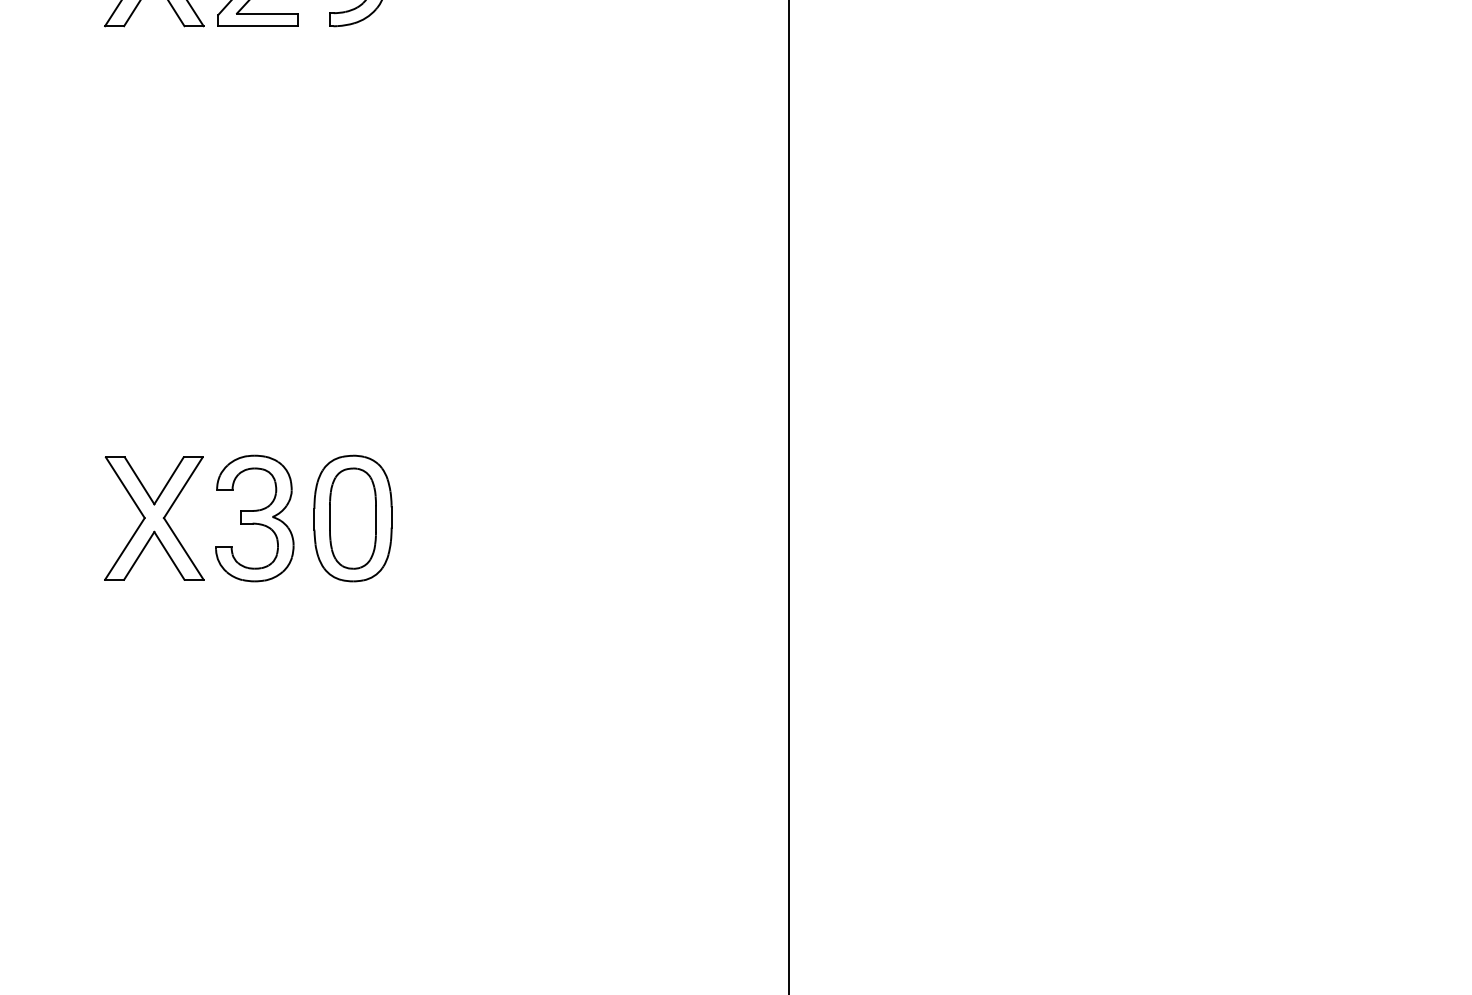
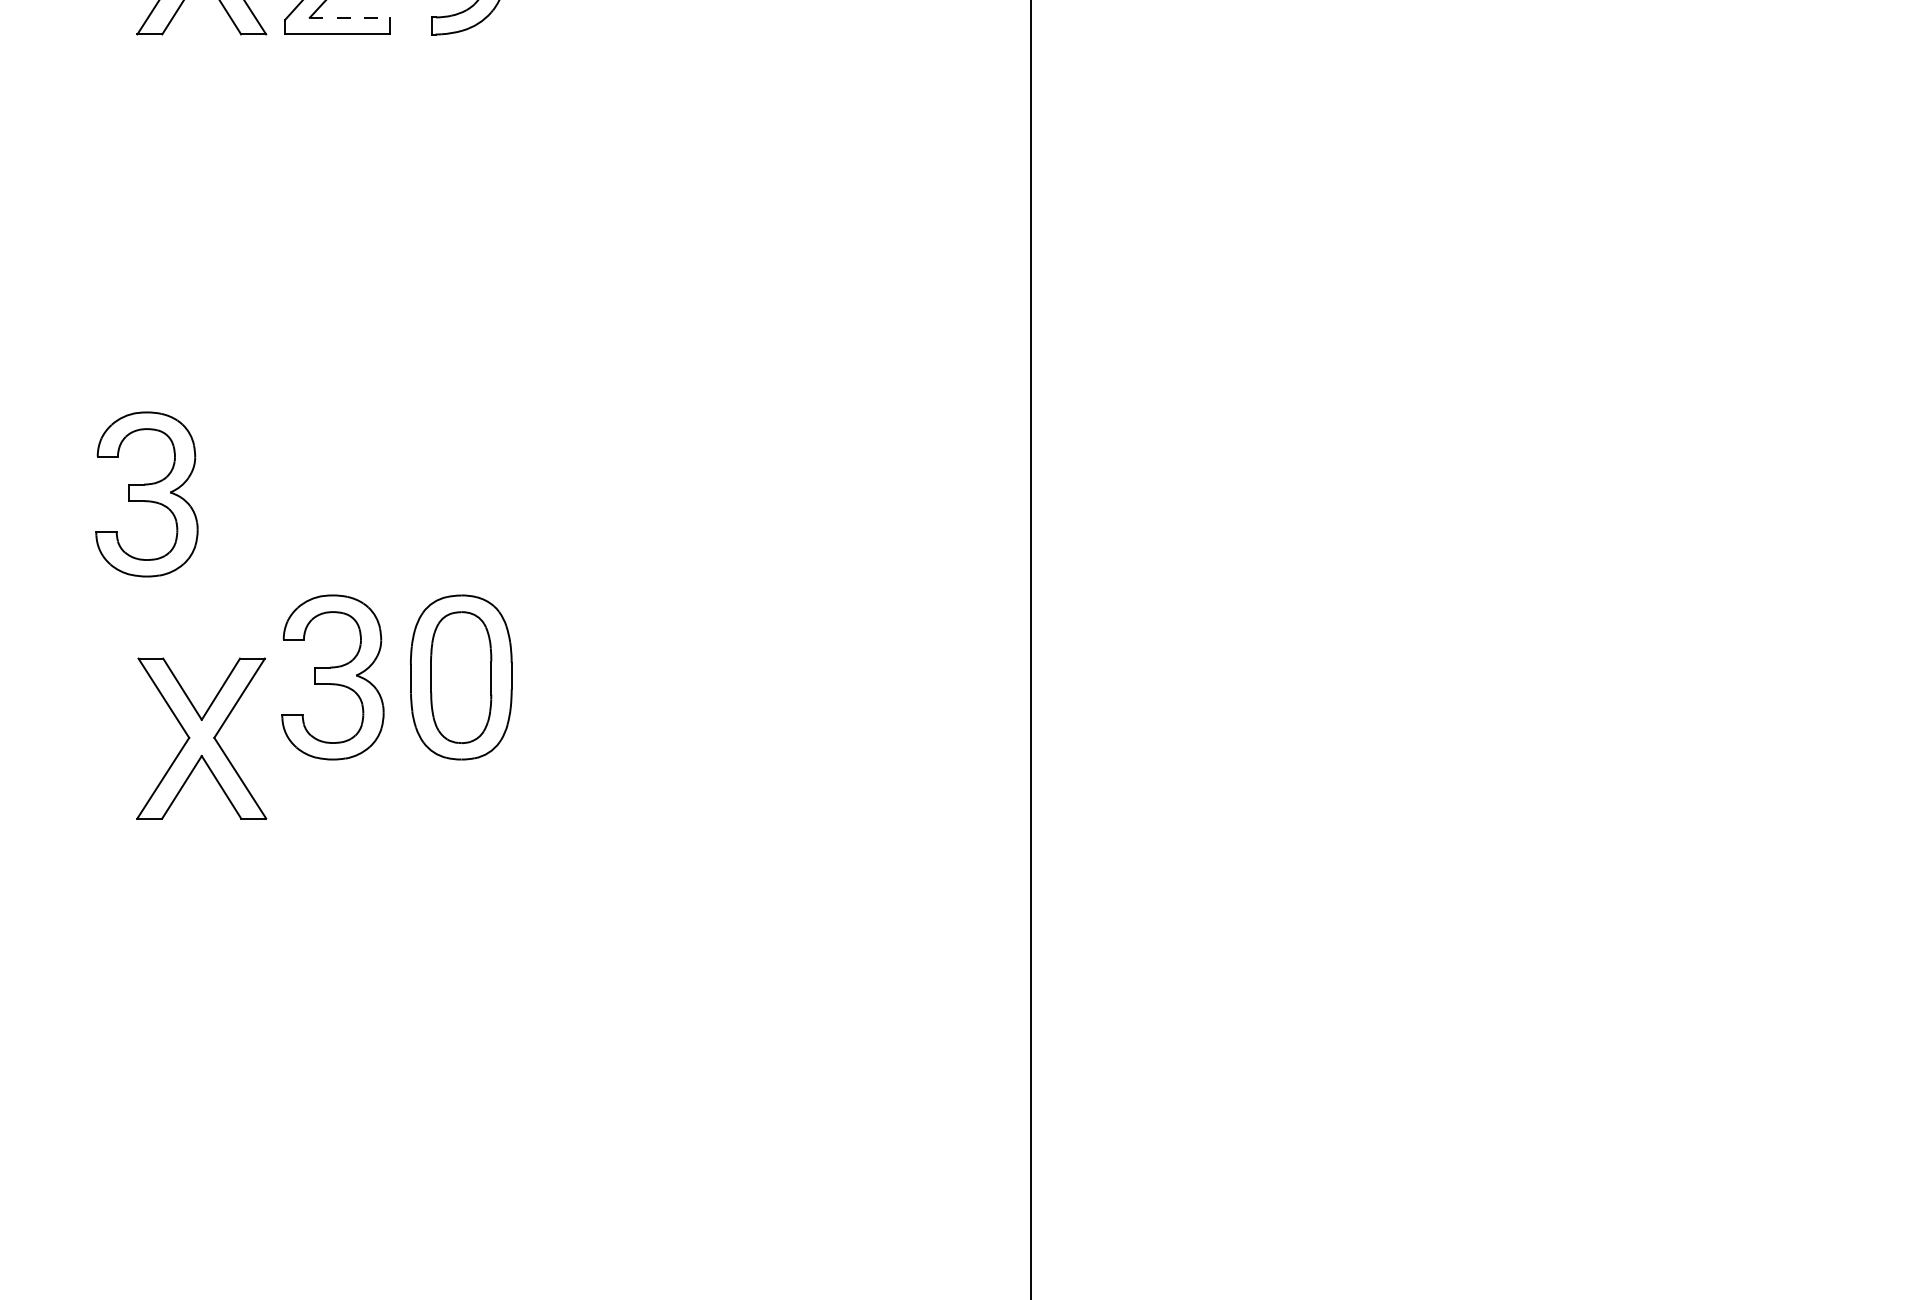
line: (268, 13) -> (350, 17), solid -> dashed
part: (112, 378) -> (146, 494), added
part: (154, 518) -> (201, 738), moved

